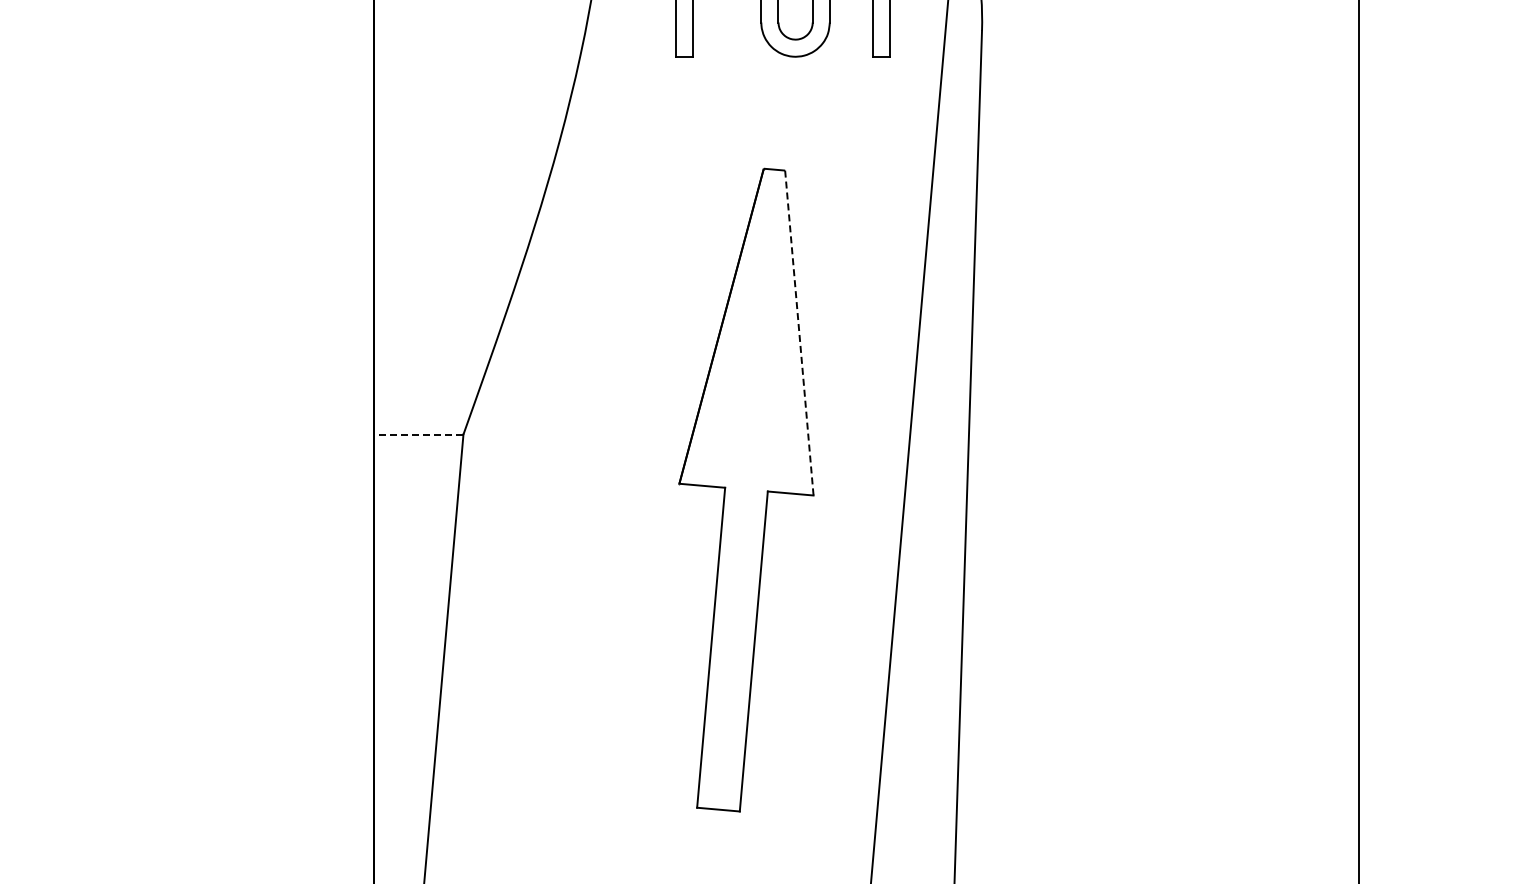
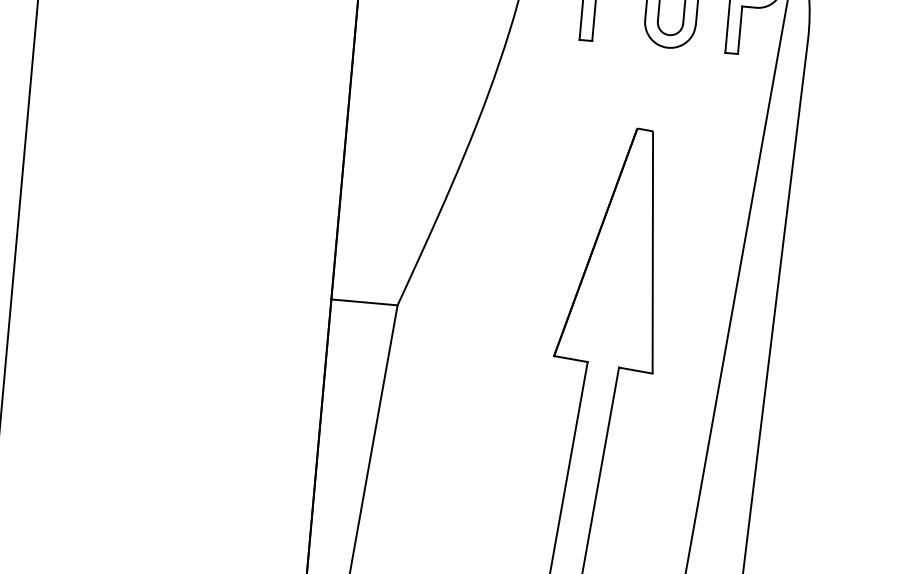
line: (799, 333) -> (652, 252), dashed -> solid
line: (418, 434) -> (364, 302), dashed -> solid

